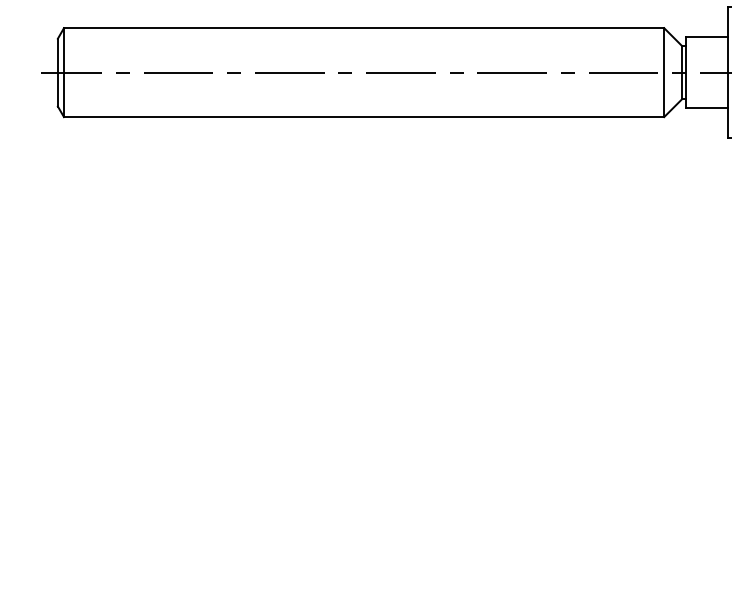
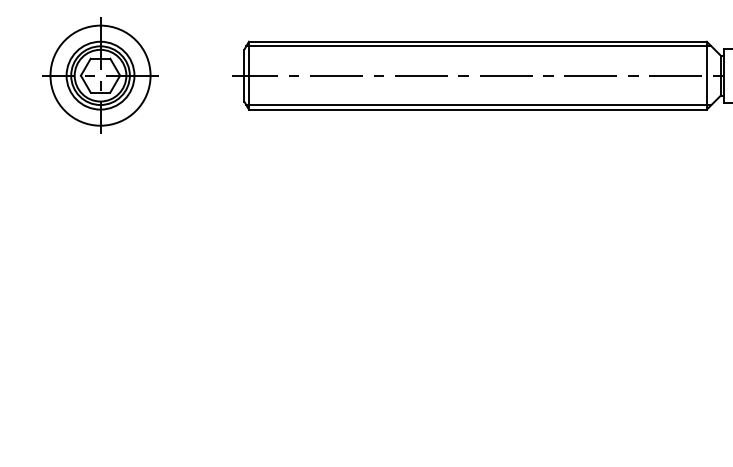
line: (364, 34) -> (478, 46), added
line: (364, 111) -> (478, 105), added

